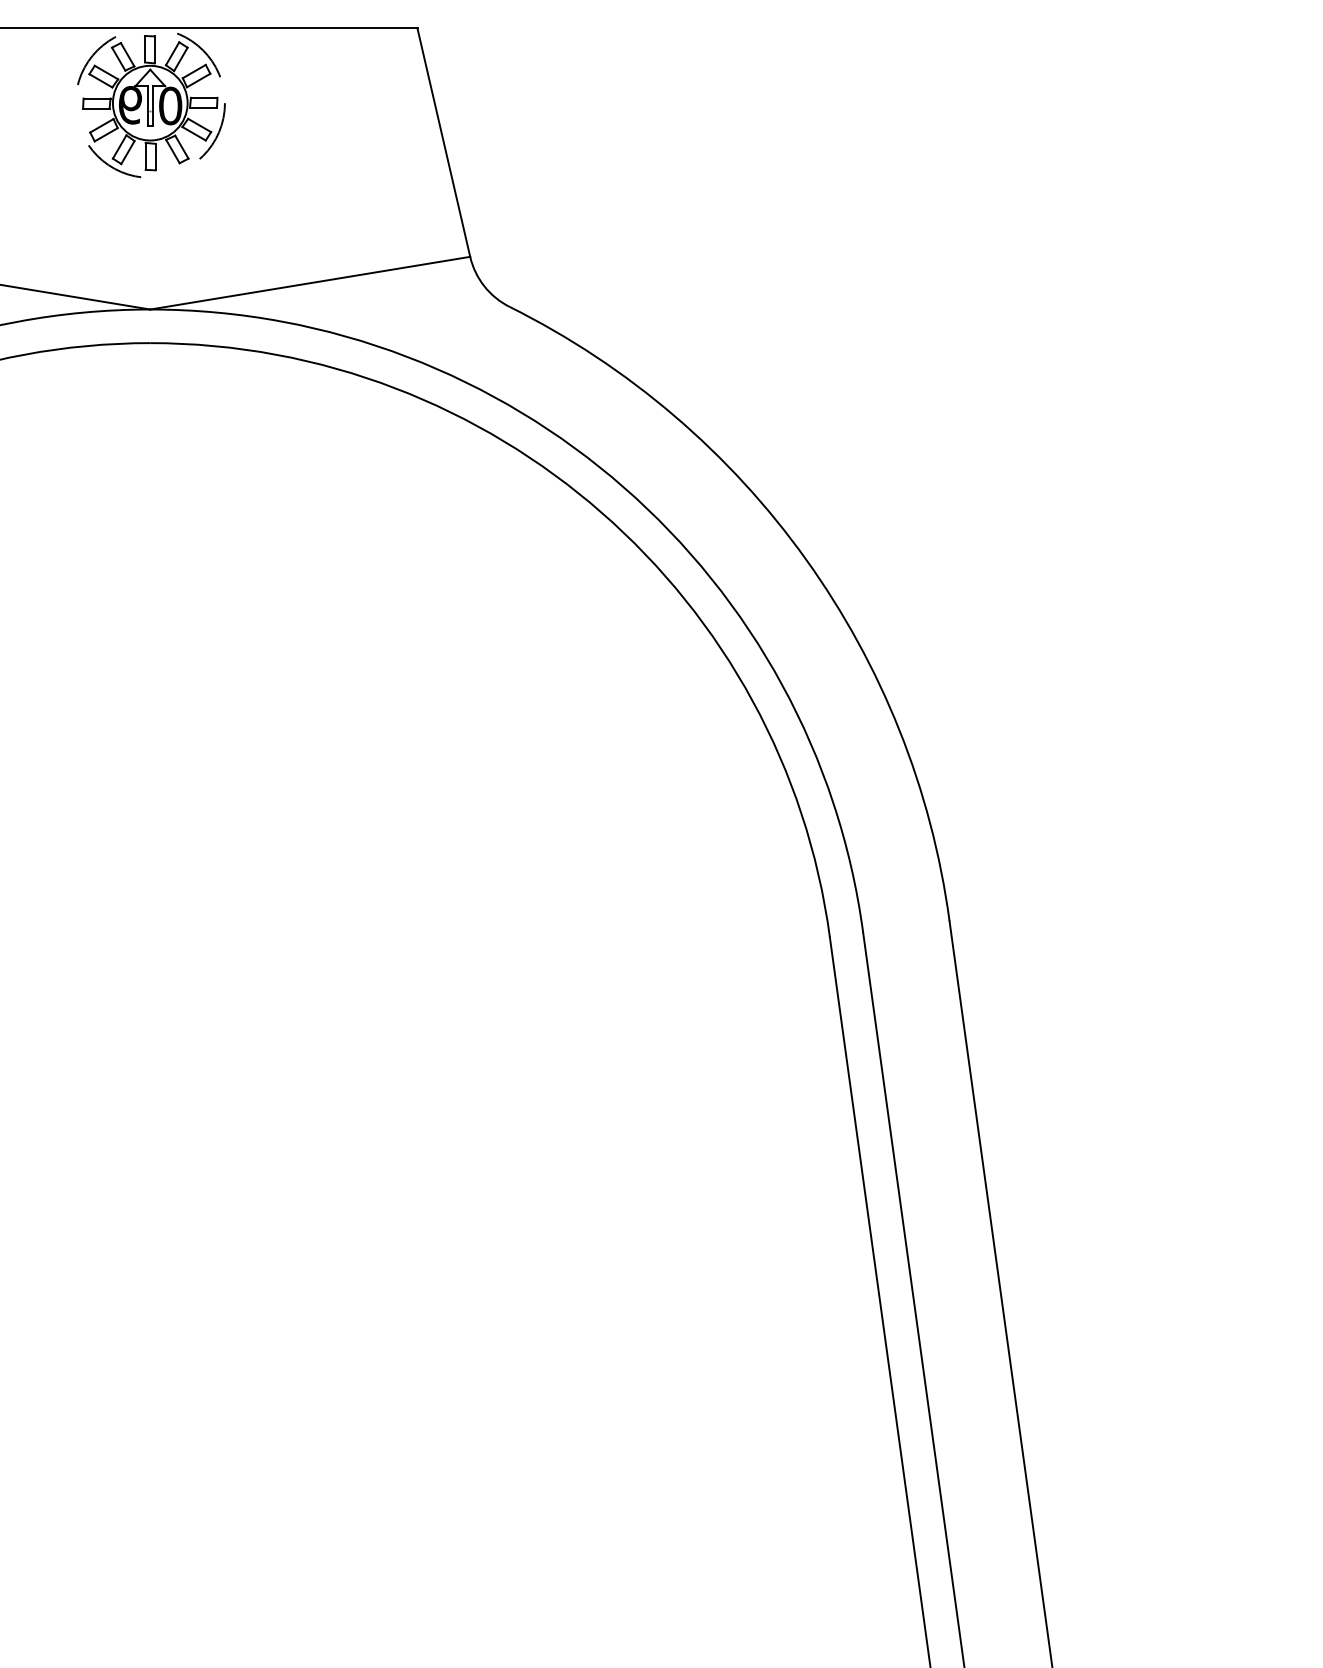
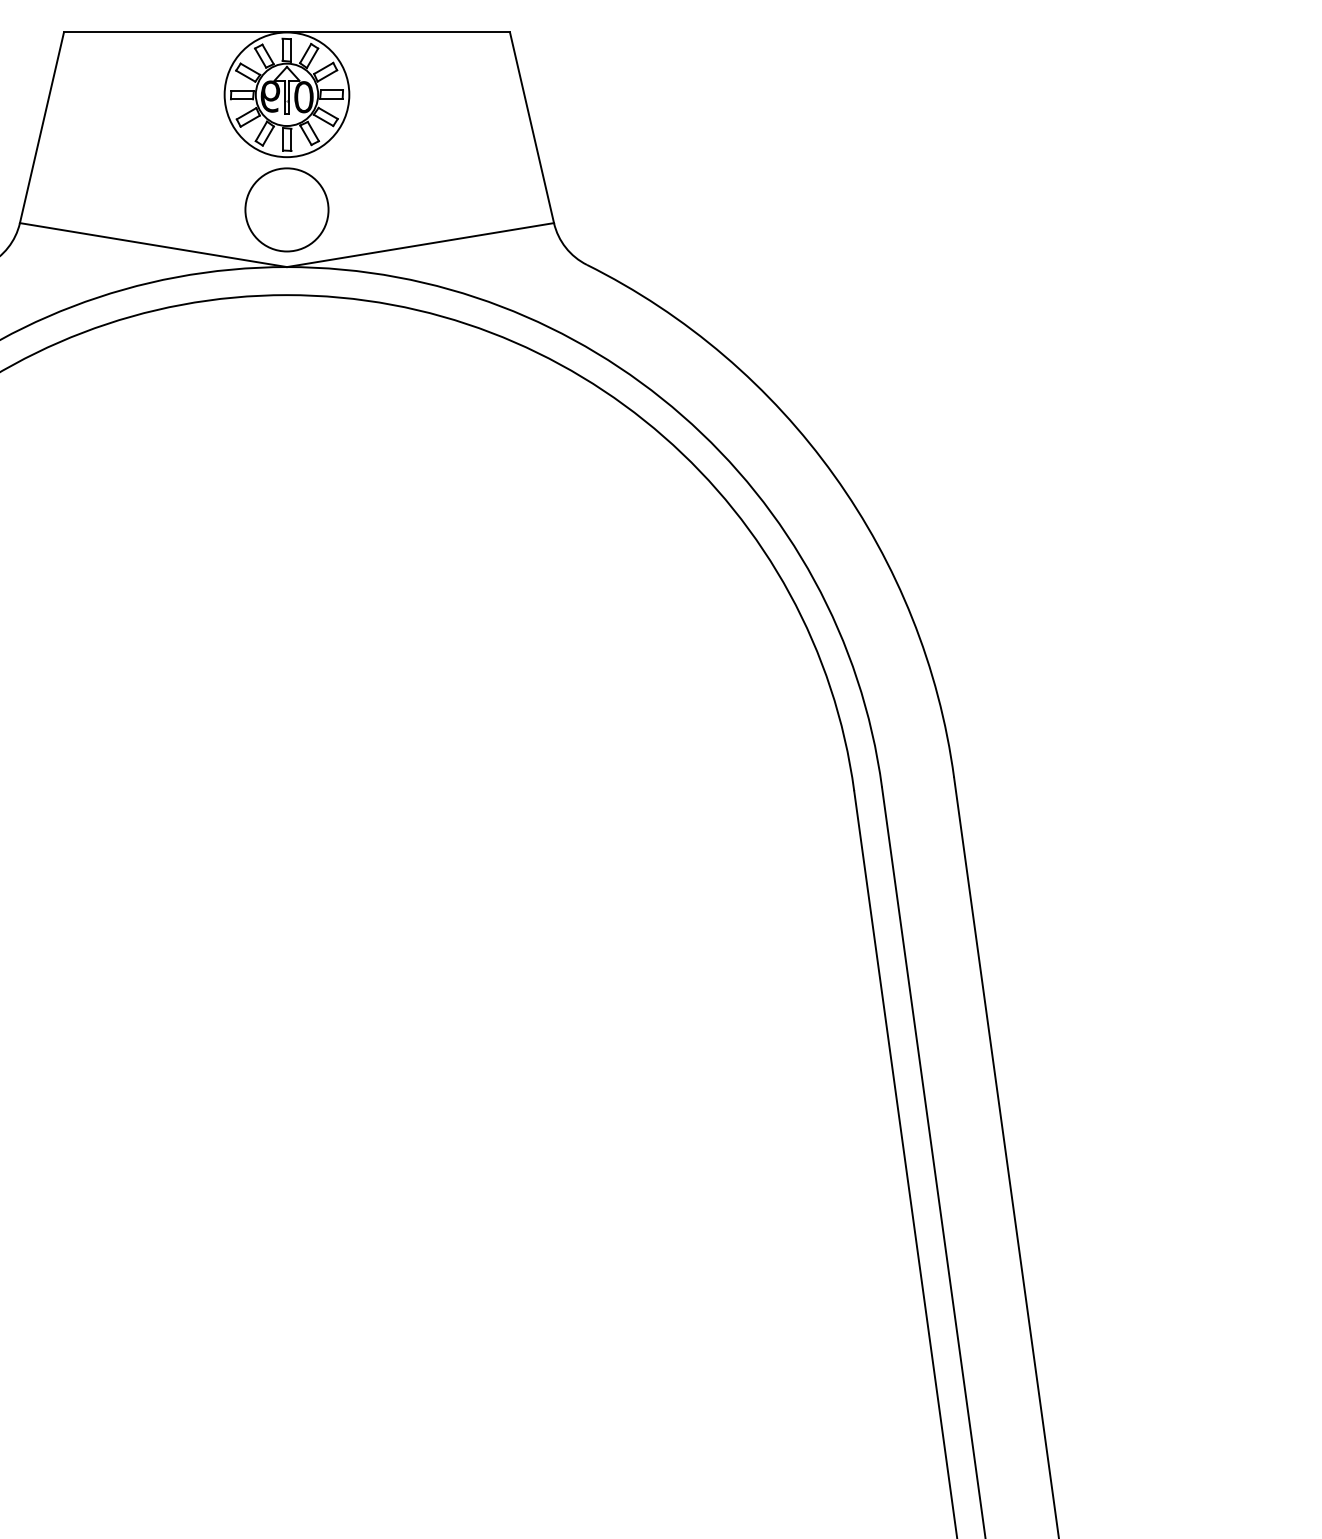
circle: (149, 102) -> (286, 94), dashed -> solid
circle: (149, 240) -> (286, 209), added

